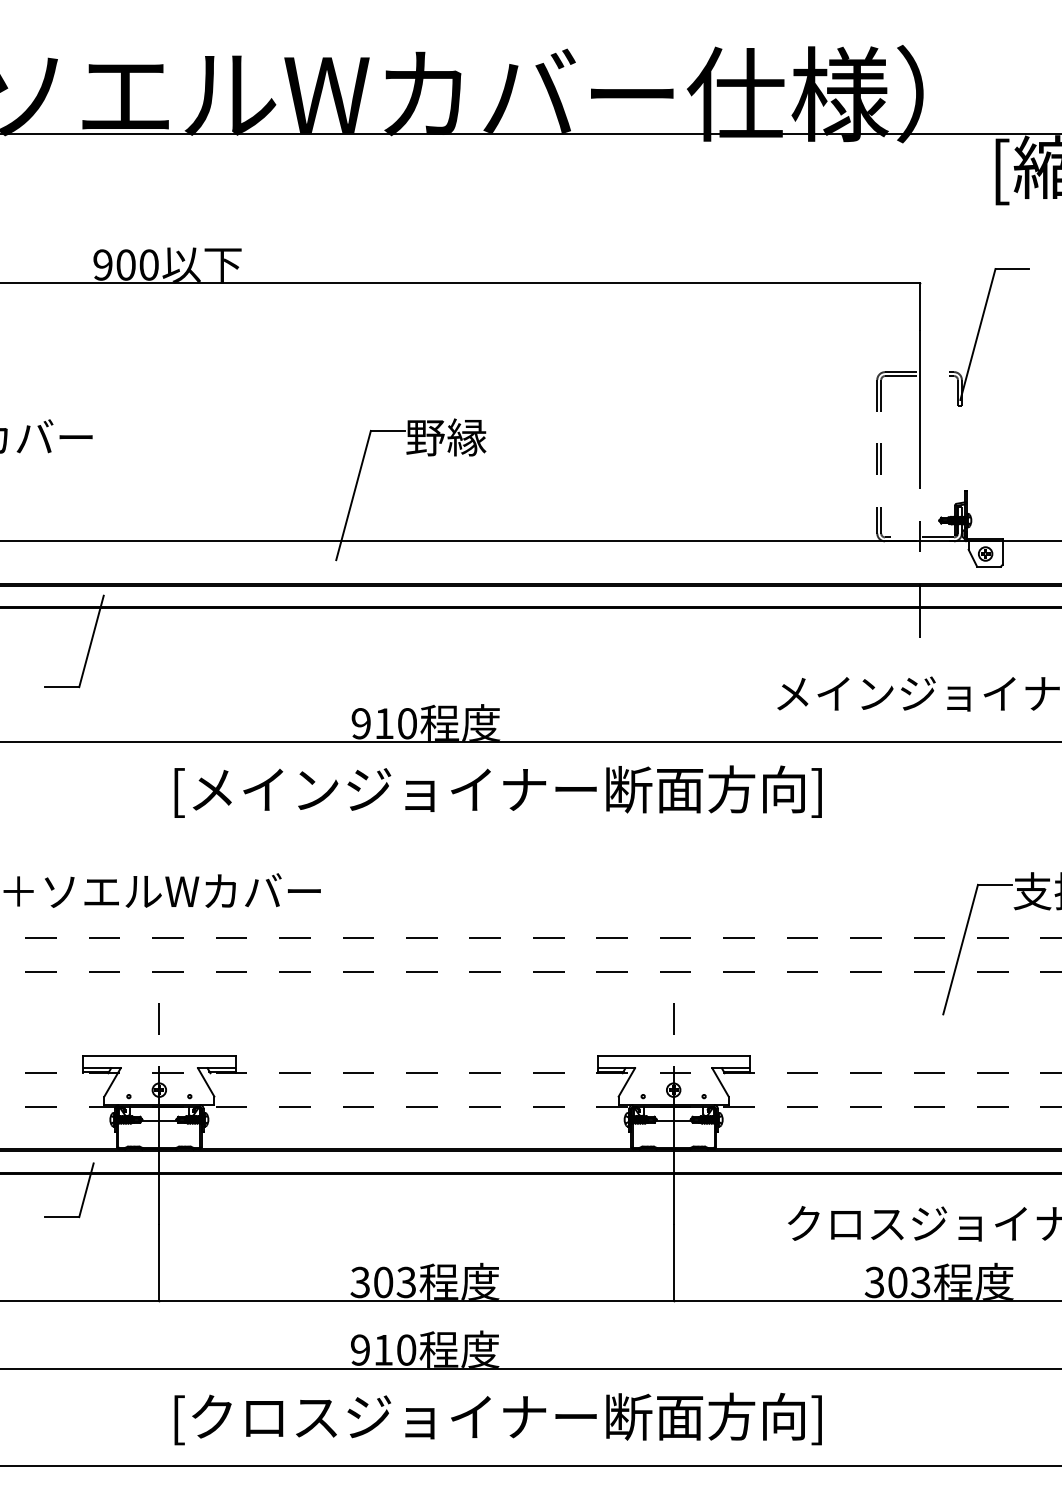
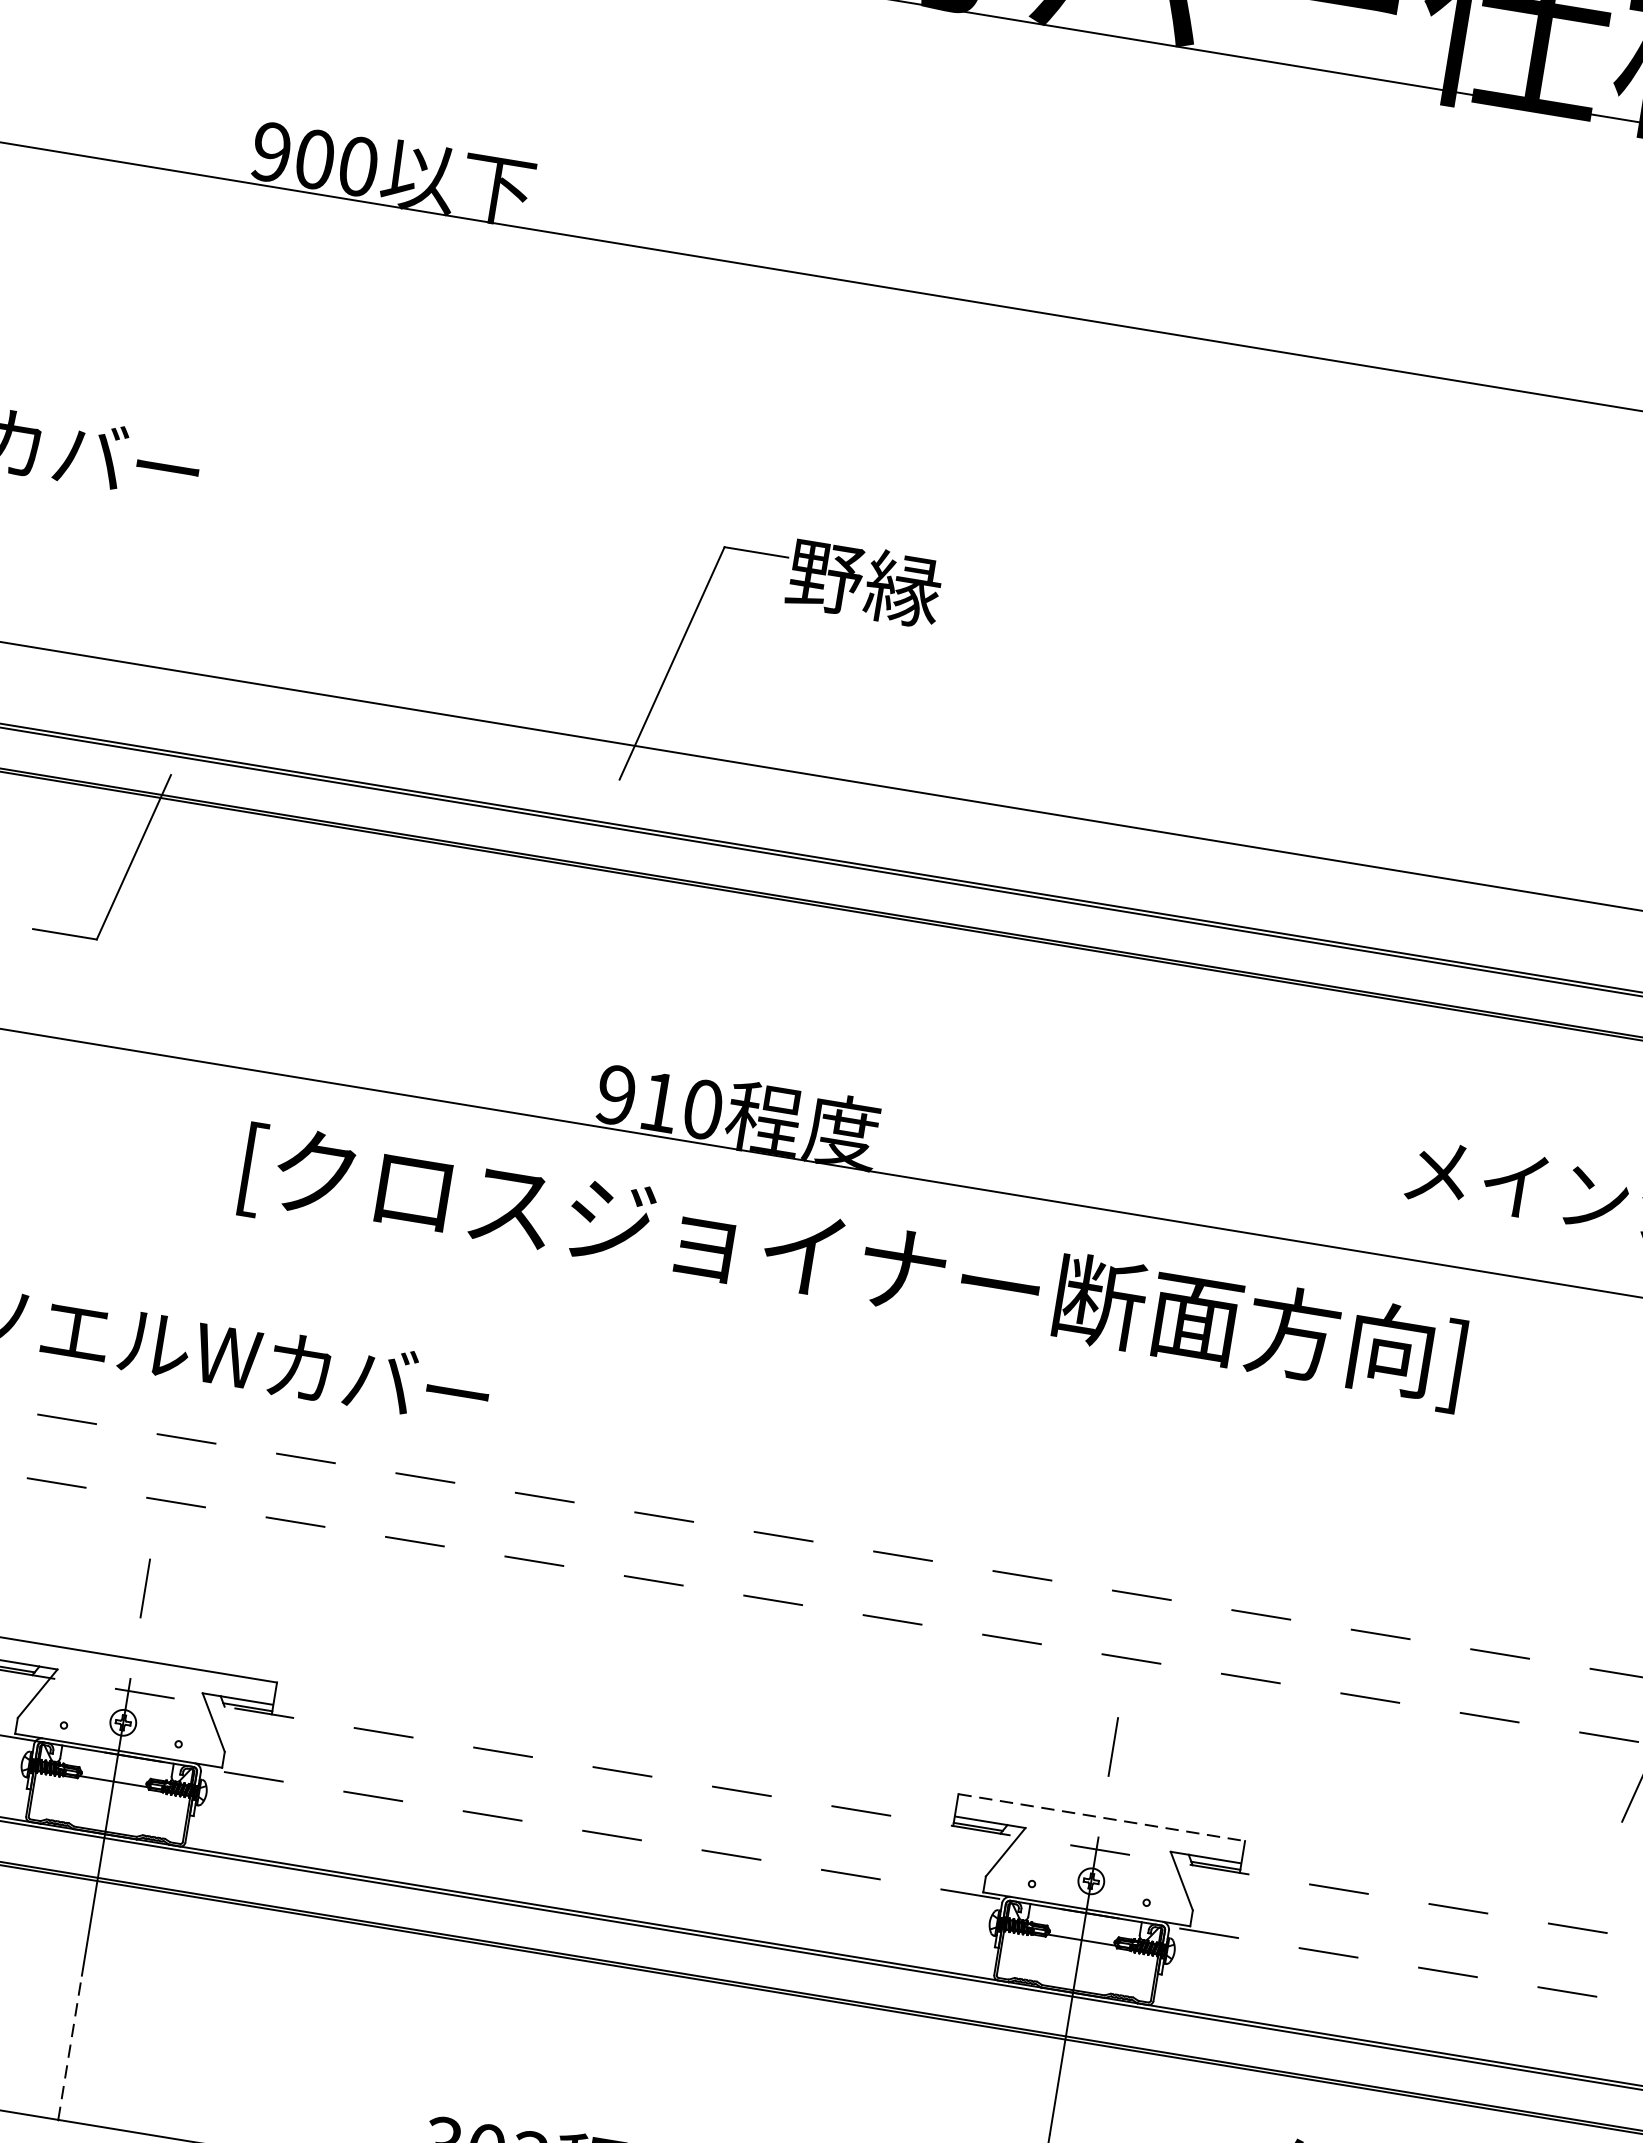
text: (265, 789) -> (415, 1189), [メインジョイナー断面方向] -> [クロスジョイナー断面方向]
line: (674, 1056) -> (1103, 1818), solid -> dashed
line: (159, 1262) -> (70, 2047), solid -> dashed

